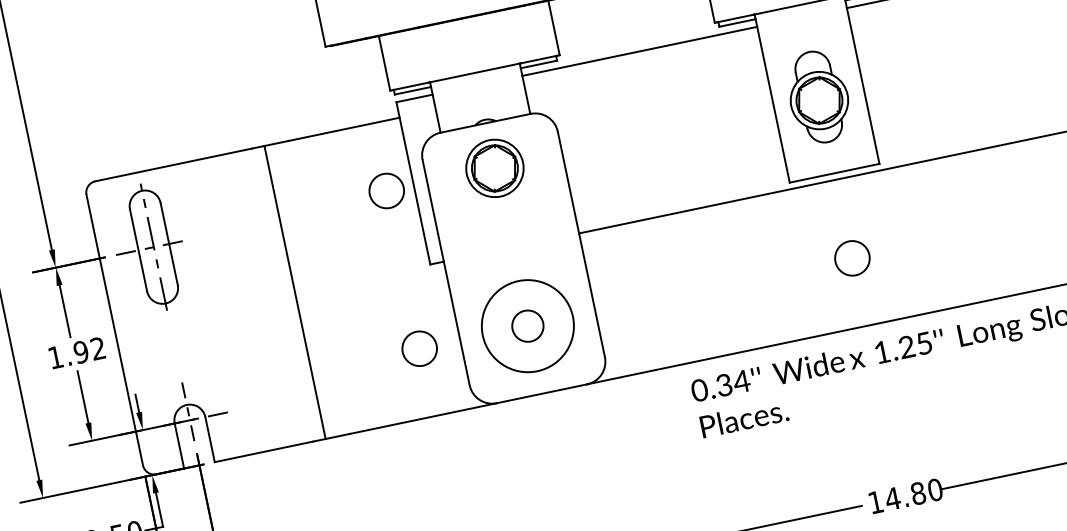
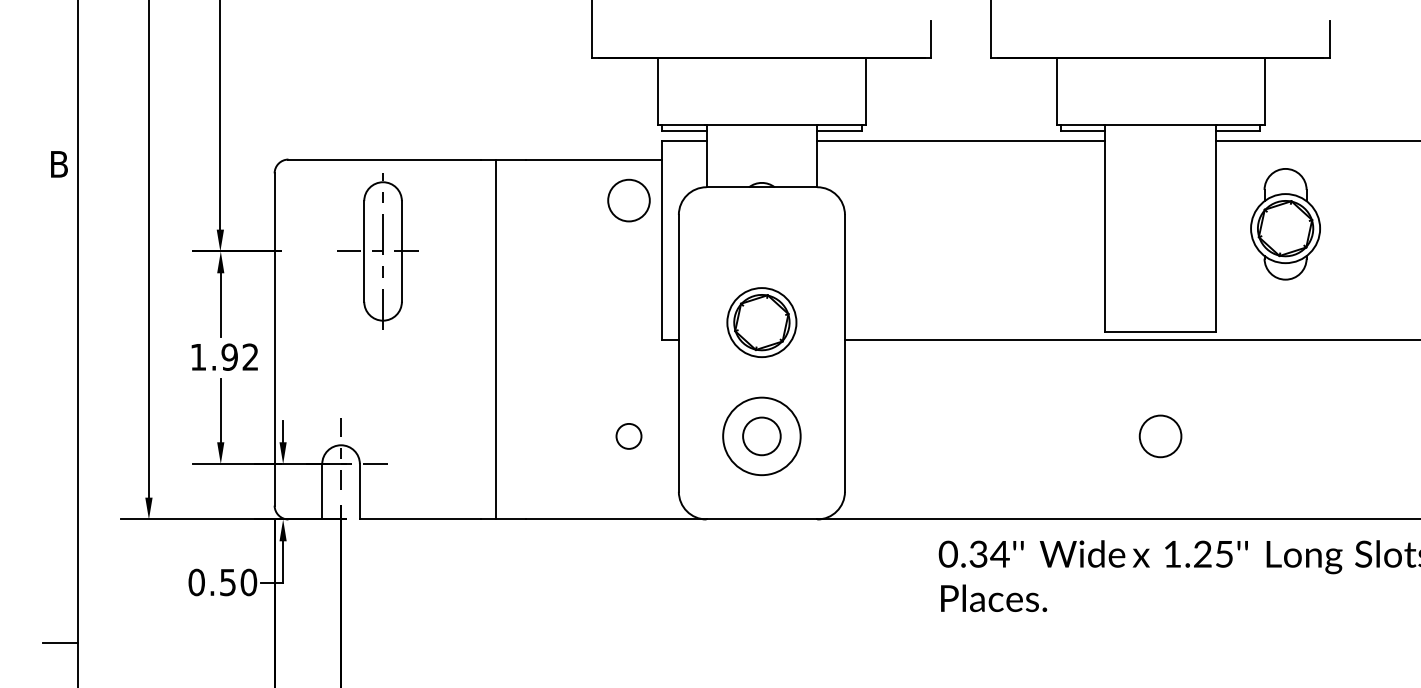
part: (818, 97) -> (1285, 224), moved
part: (494, 168) -> (761, 322), moved
circle: (386, 191) -> (628, 200), moved
part: (149, 248) -> (377, 251), moved
circle: (527, 326) -> (761, 436), size x0.7
circle: (419, 348) -> (628, 436), size x0.6

